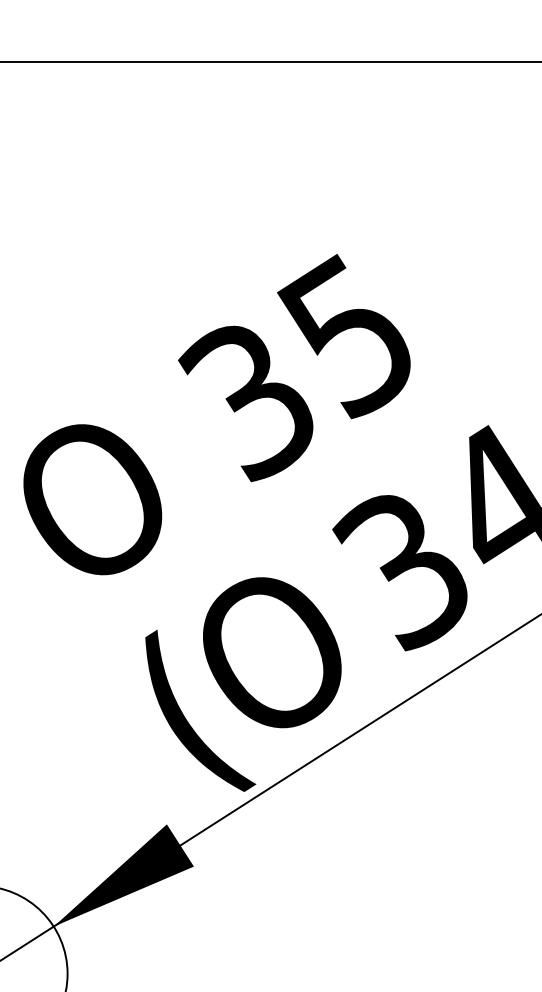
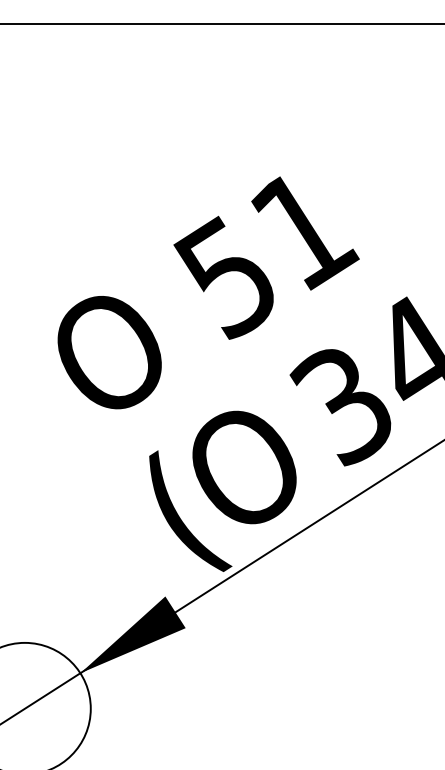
text: (301, 367) -> (266, 253), 35 -> 51

